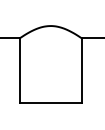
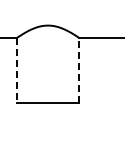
line: (82, 69) -> (79, 69), solid -> dashed
line: (20, 70) -> (17, 70), solid -> dashed

